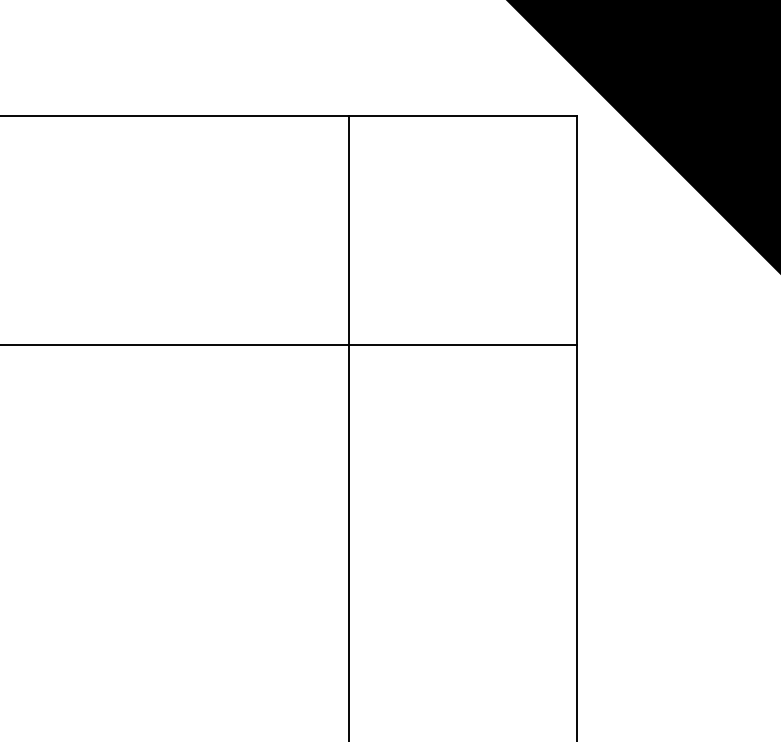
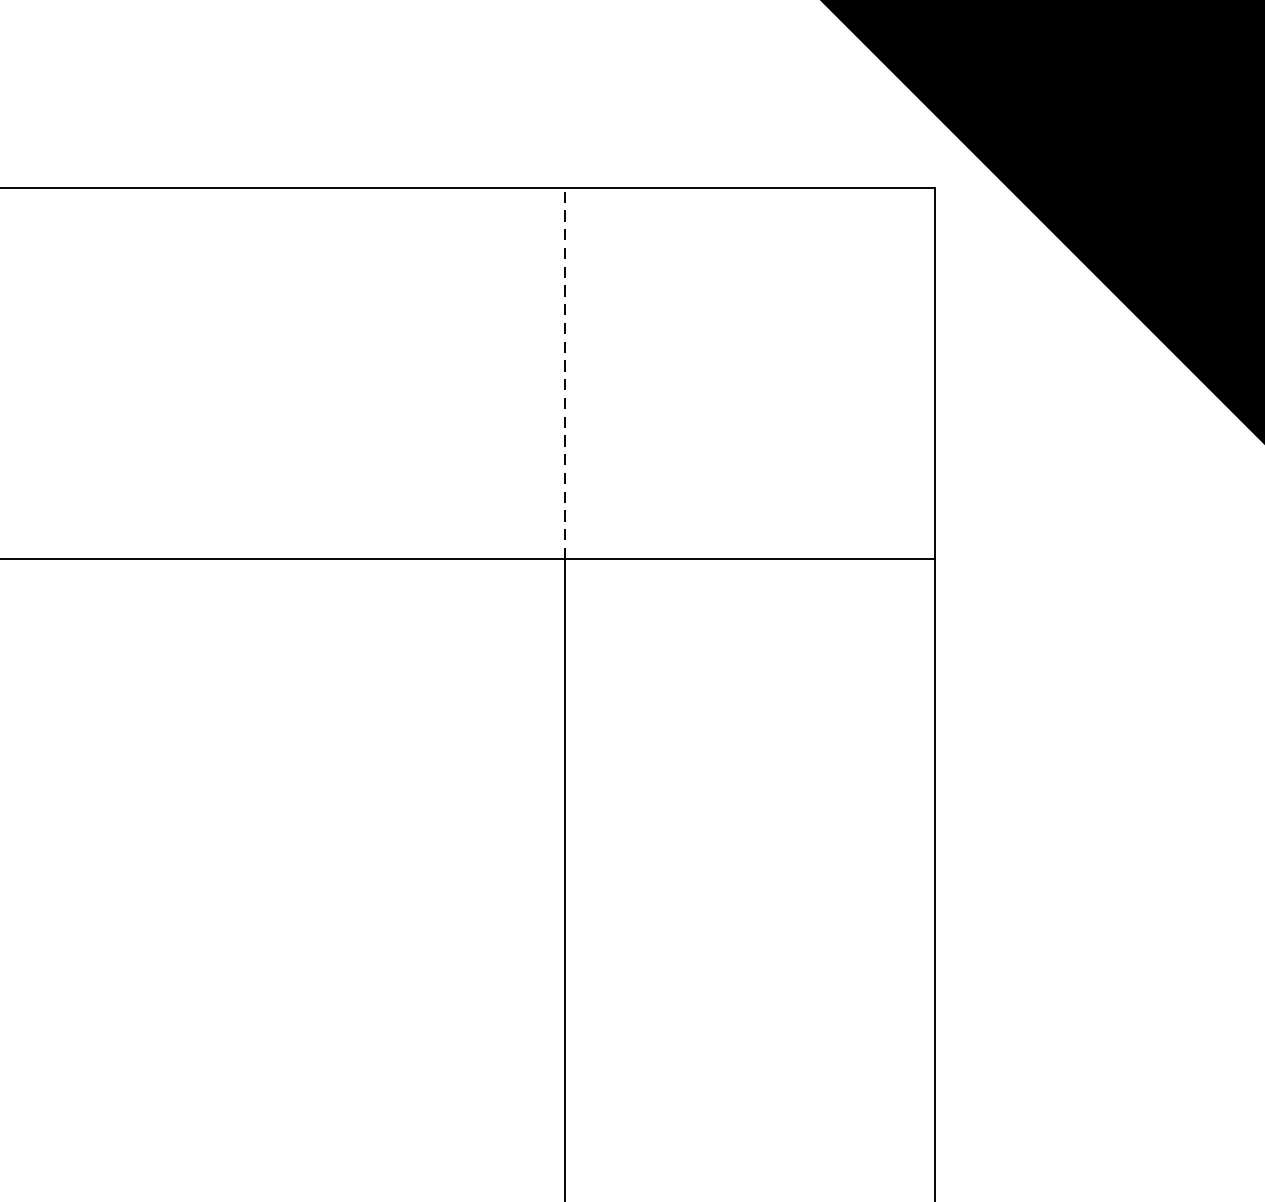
line: (348, 230) -> (564, 373), solid -> dashed

